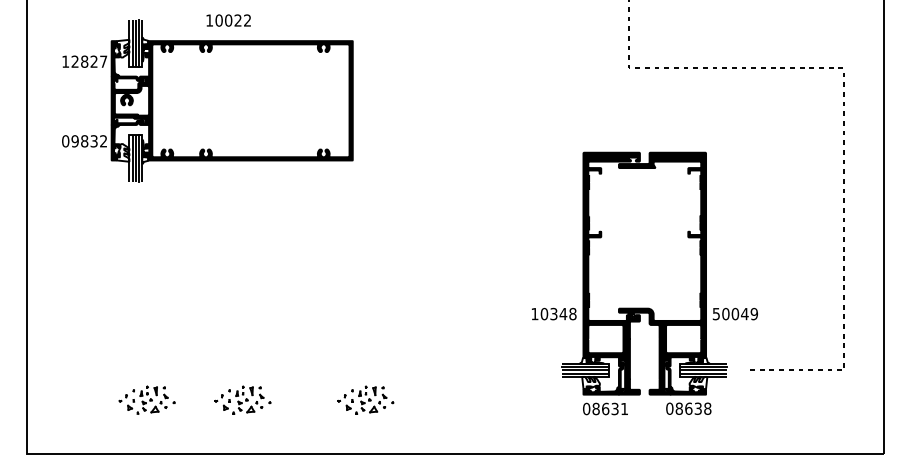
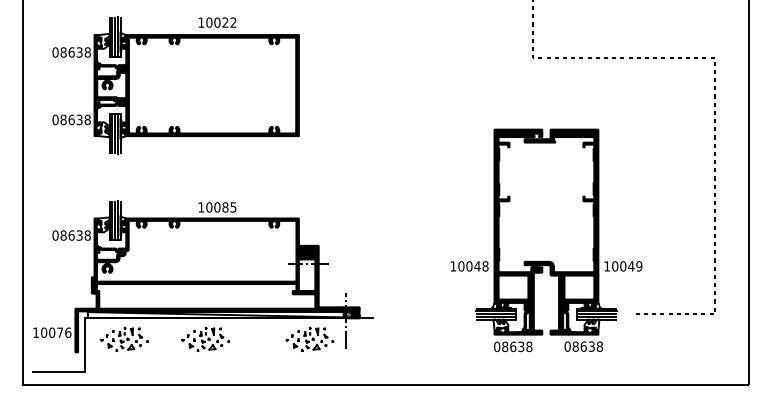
text: (228, 20) -> (217, 22), moved
text: (84, 61) -> (71, 52), 12827 -> 08638
text: (89, 141) -> (75, 120), 09832 -> 08638
text: (553, 314) -> (469, 266), 10348 -> 10048
text: (715, 314) -> (606, 266), 50049 -> 10049
part: (239, 336) -> (202, 285), added
text: (624, 408) -> (529, 346), 08631 -> 08638

